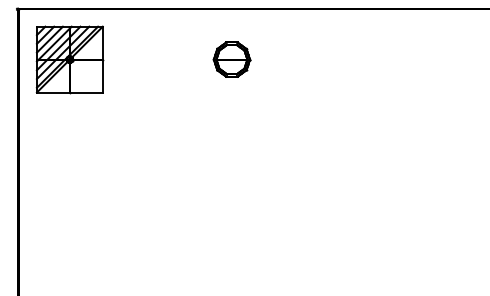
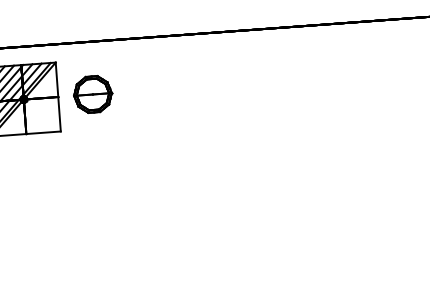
part: (231, 59) -> (92, 94), moved

